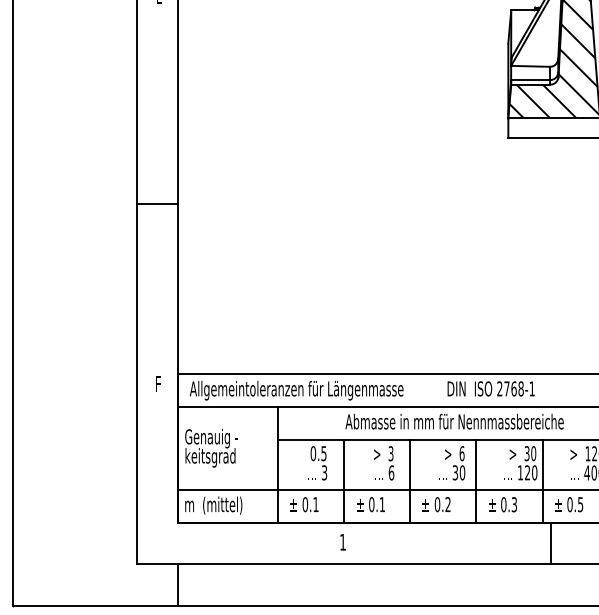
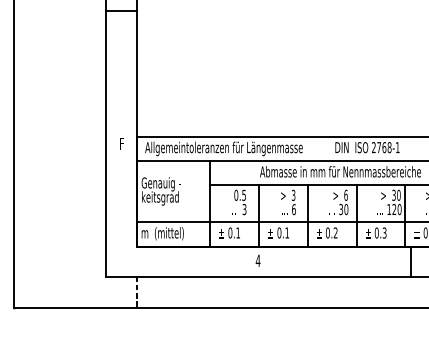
text: (342, 542) -> (257, 260), 1 -> 4
line: (178, 585) -> (136, 292), solid -> dashed

